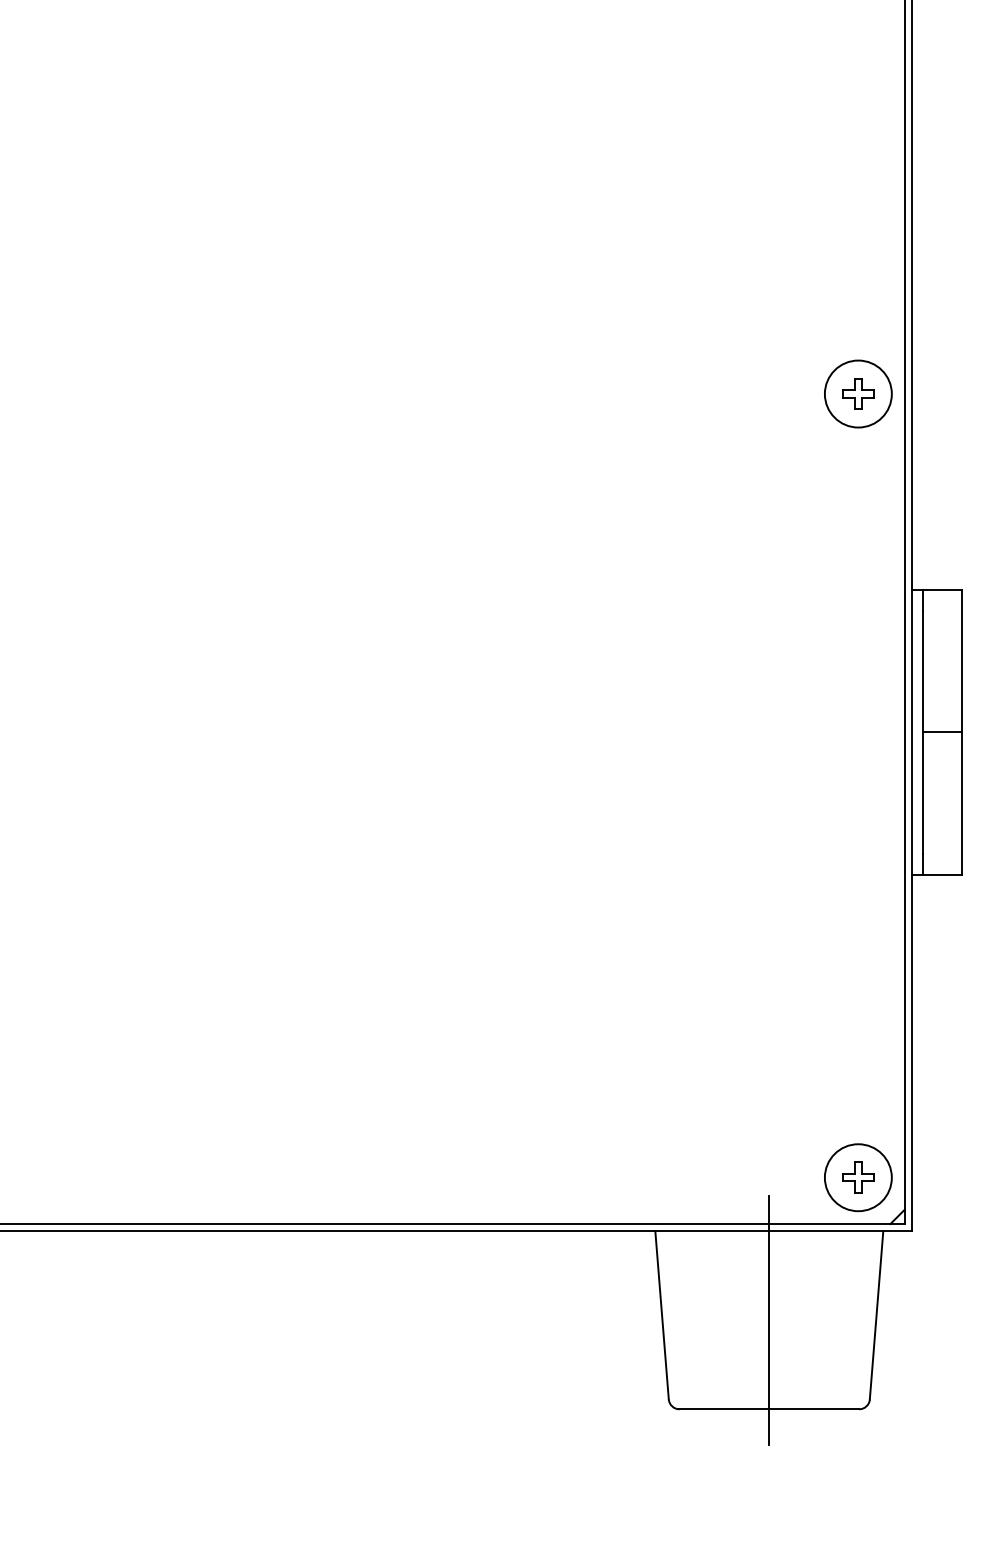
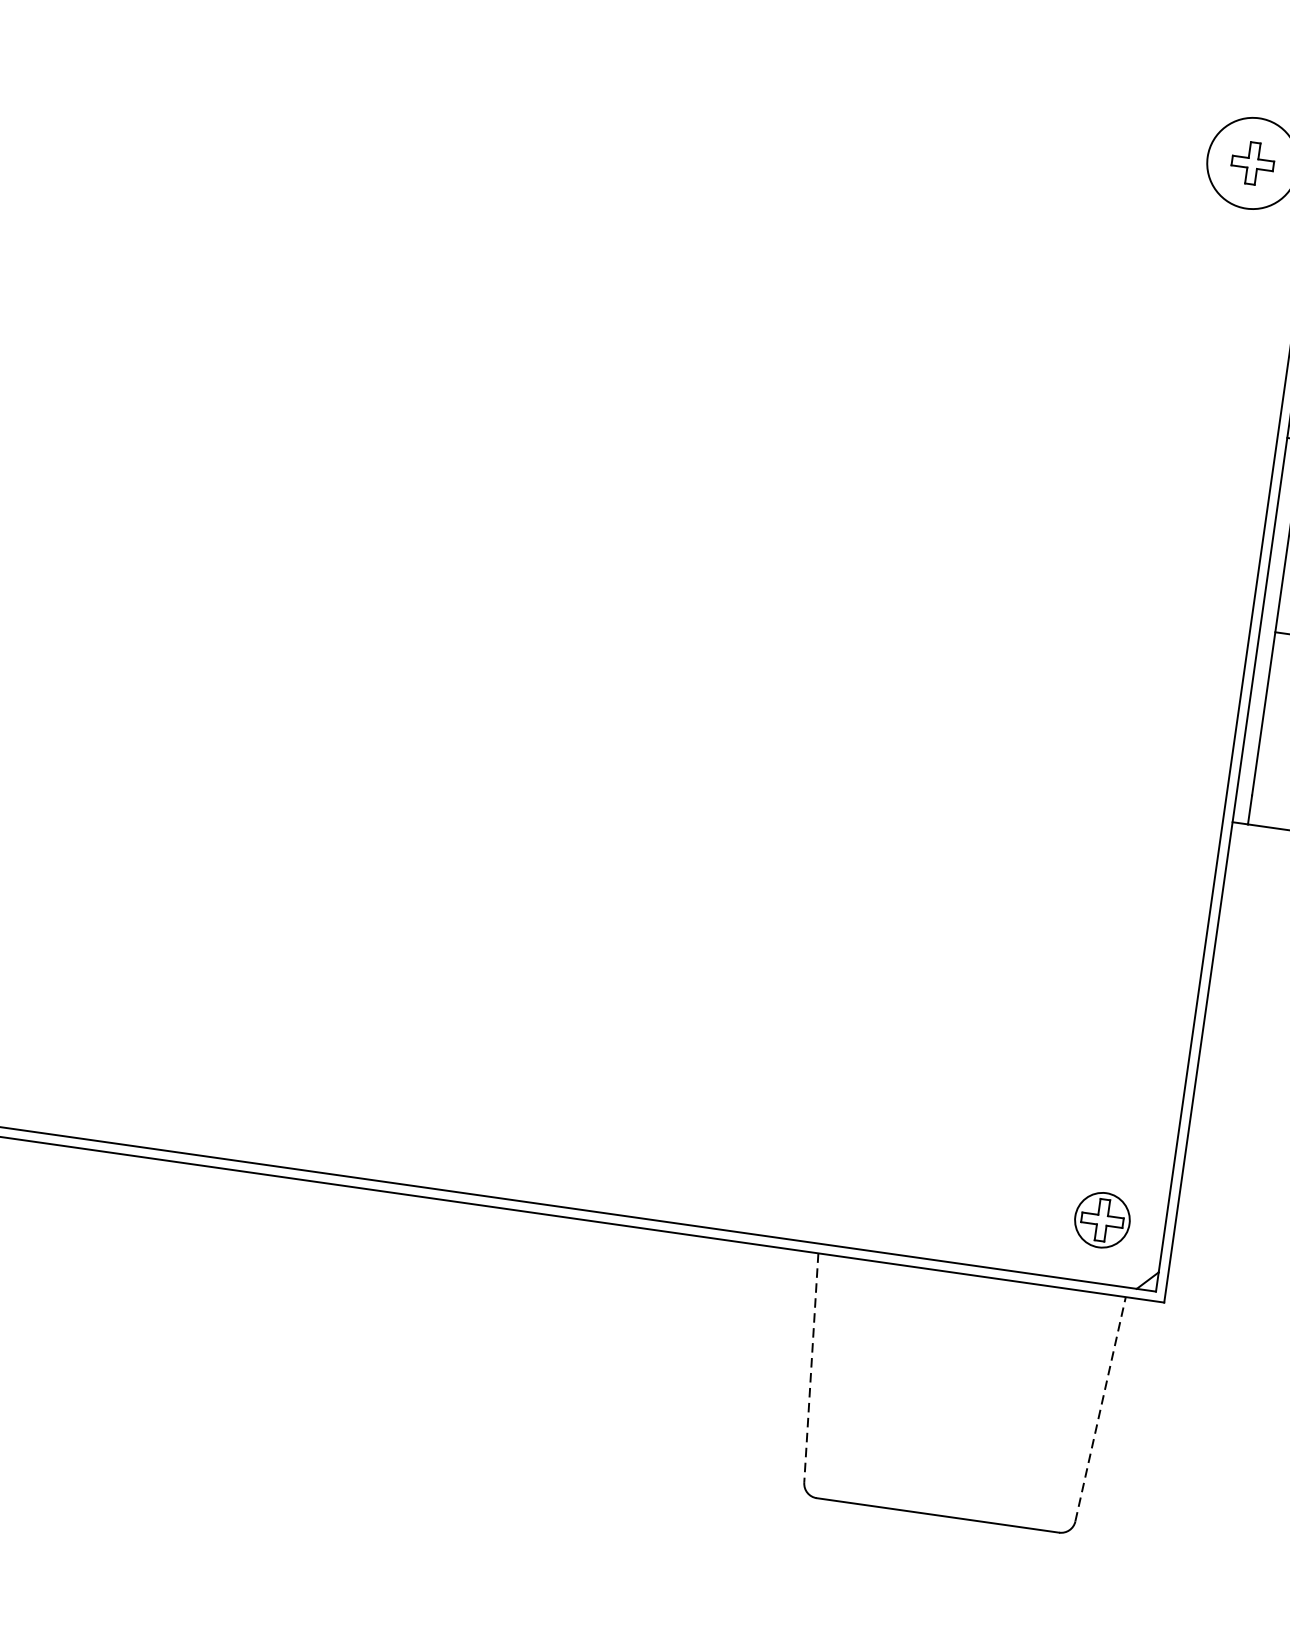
circle: (857, 1177) -> (1101, 1219), size x0.6
line: (876, 1314) -> (1100, 1408), solid -> dashed
line: (662, 1315) -> (811, 1368), solid -> dashed
line: (769, 1319) -> (955, 1394), removed

